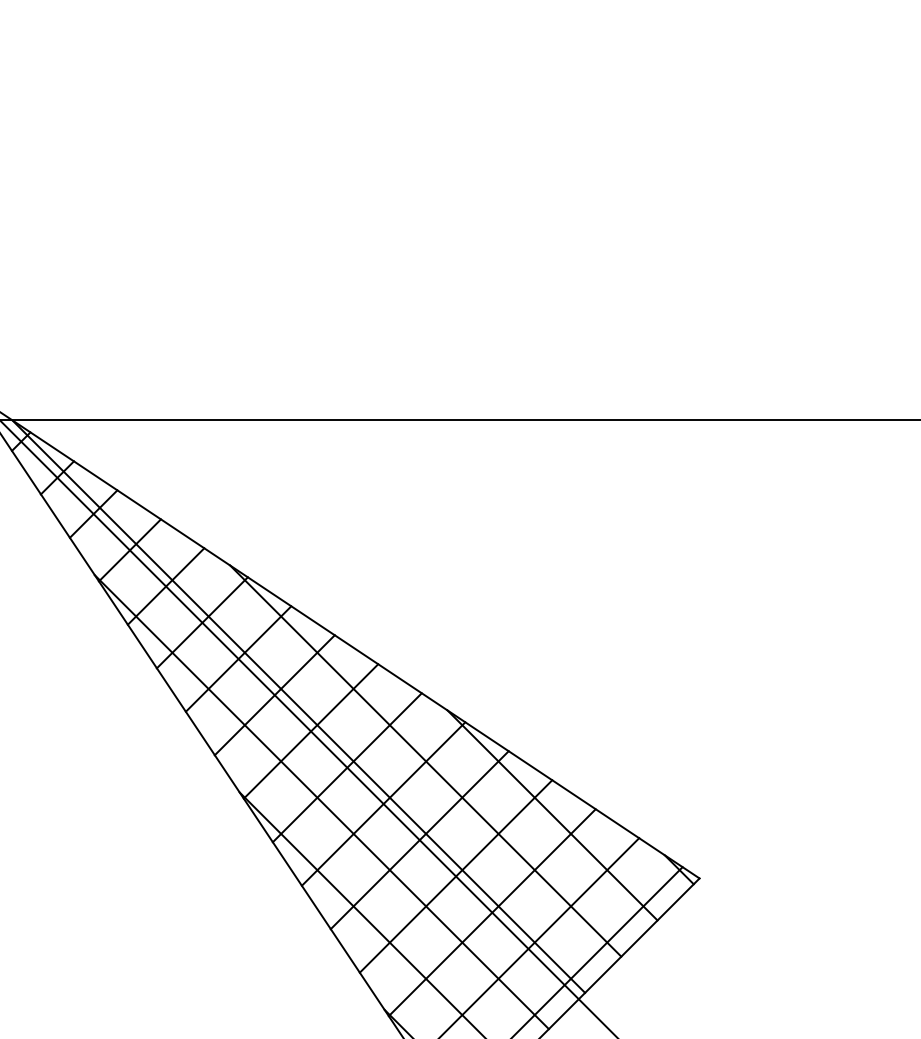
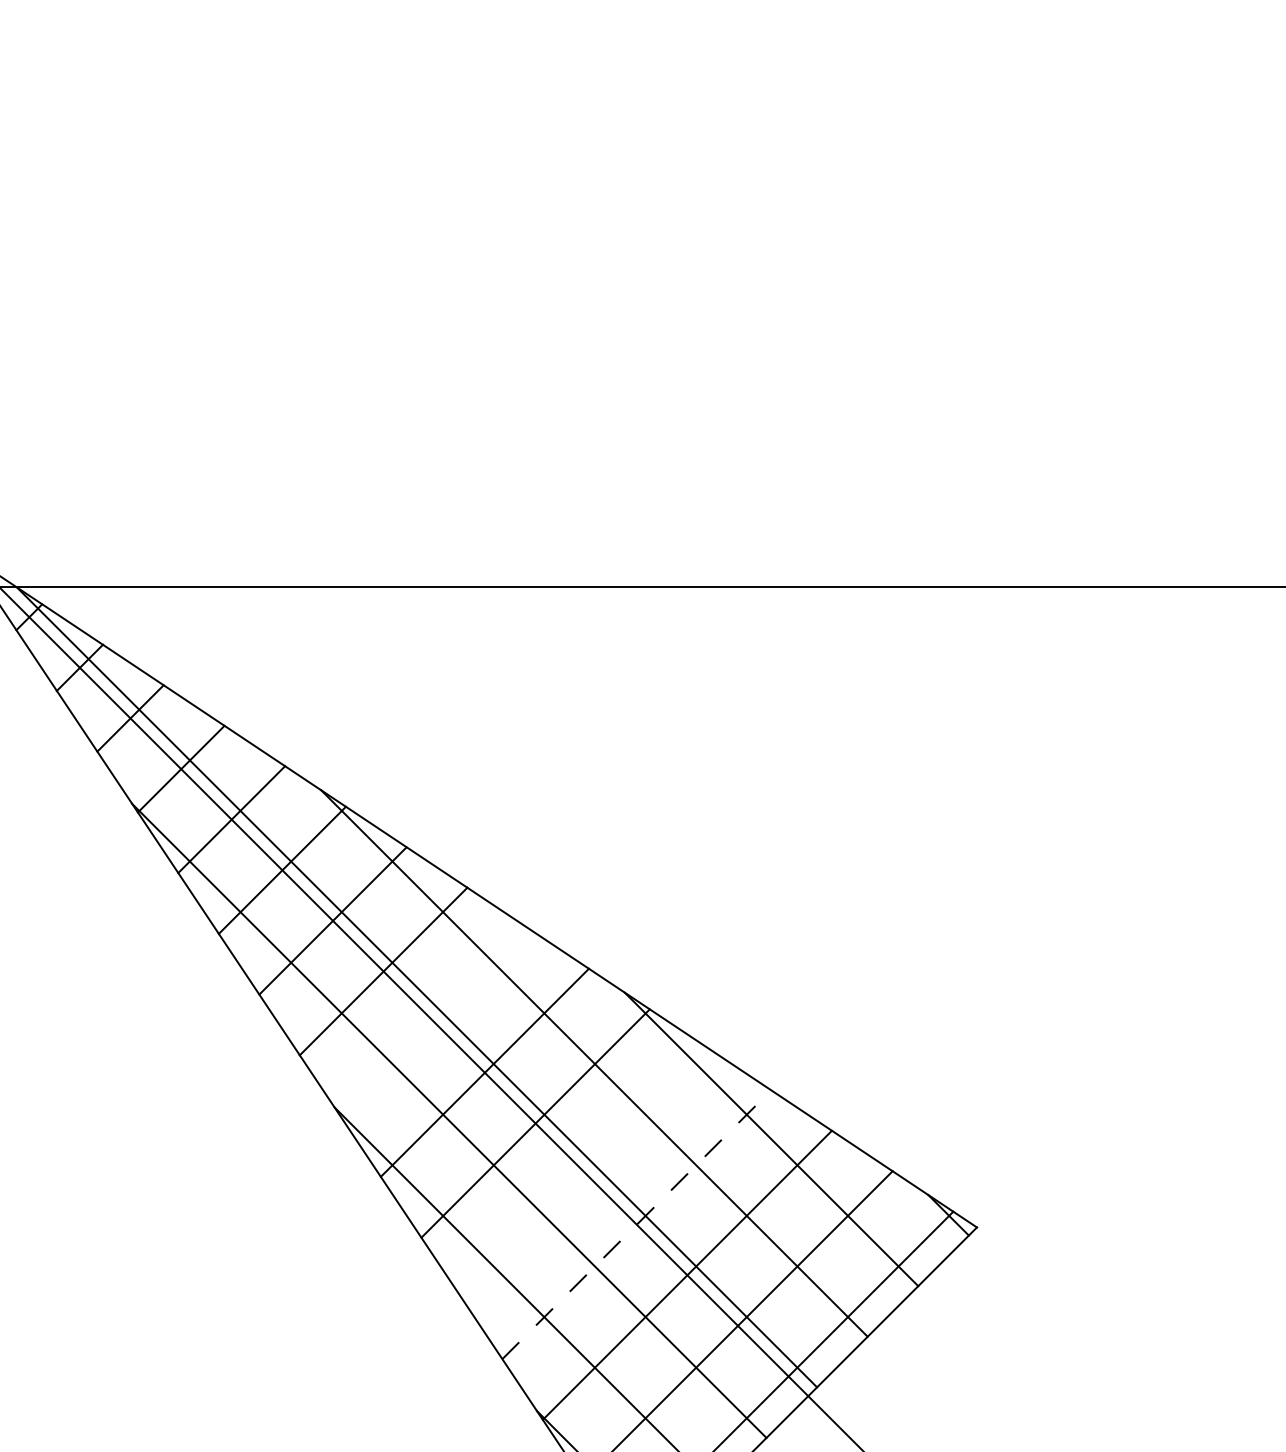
line: (311, 731) -> (434, 1022), removed
line: (419, 839) -> (585, 1173), removed
line: (456, 876) -> (637, 1224), solid -> dashed

